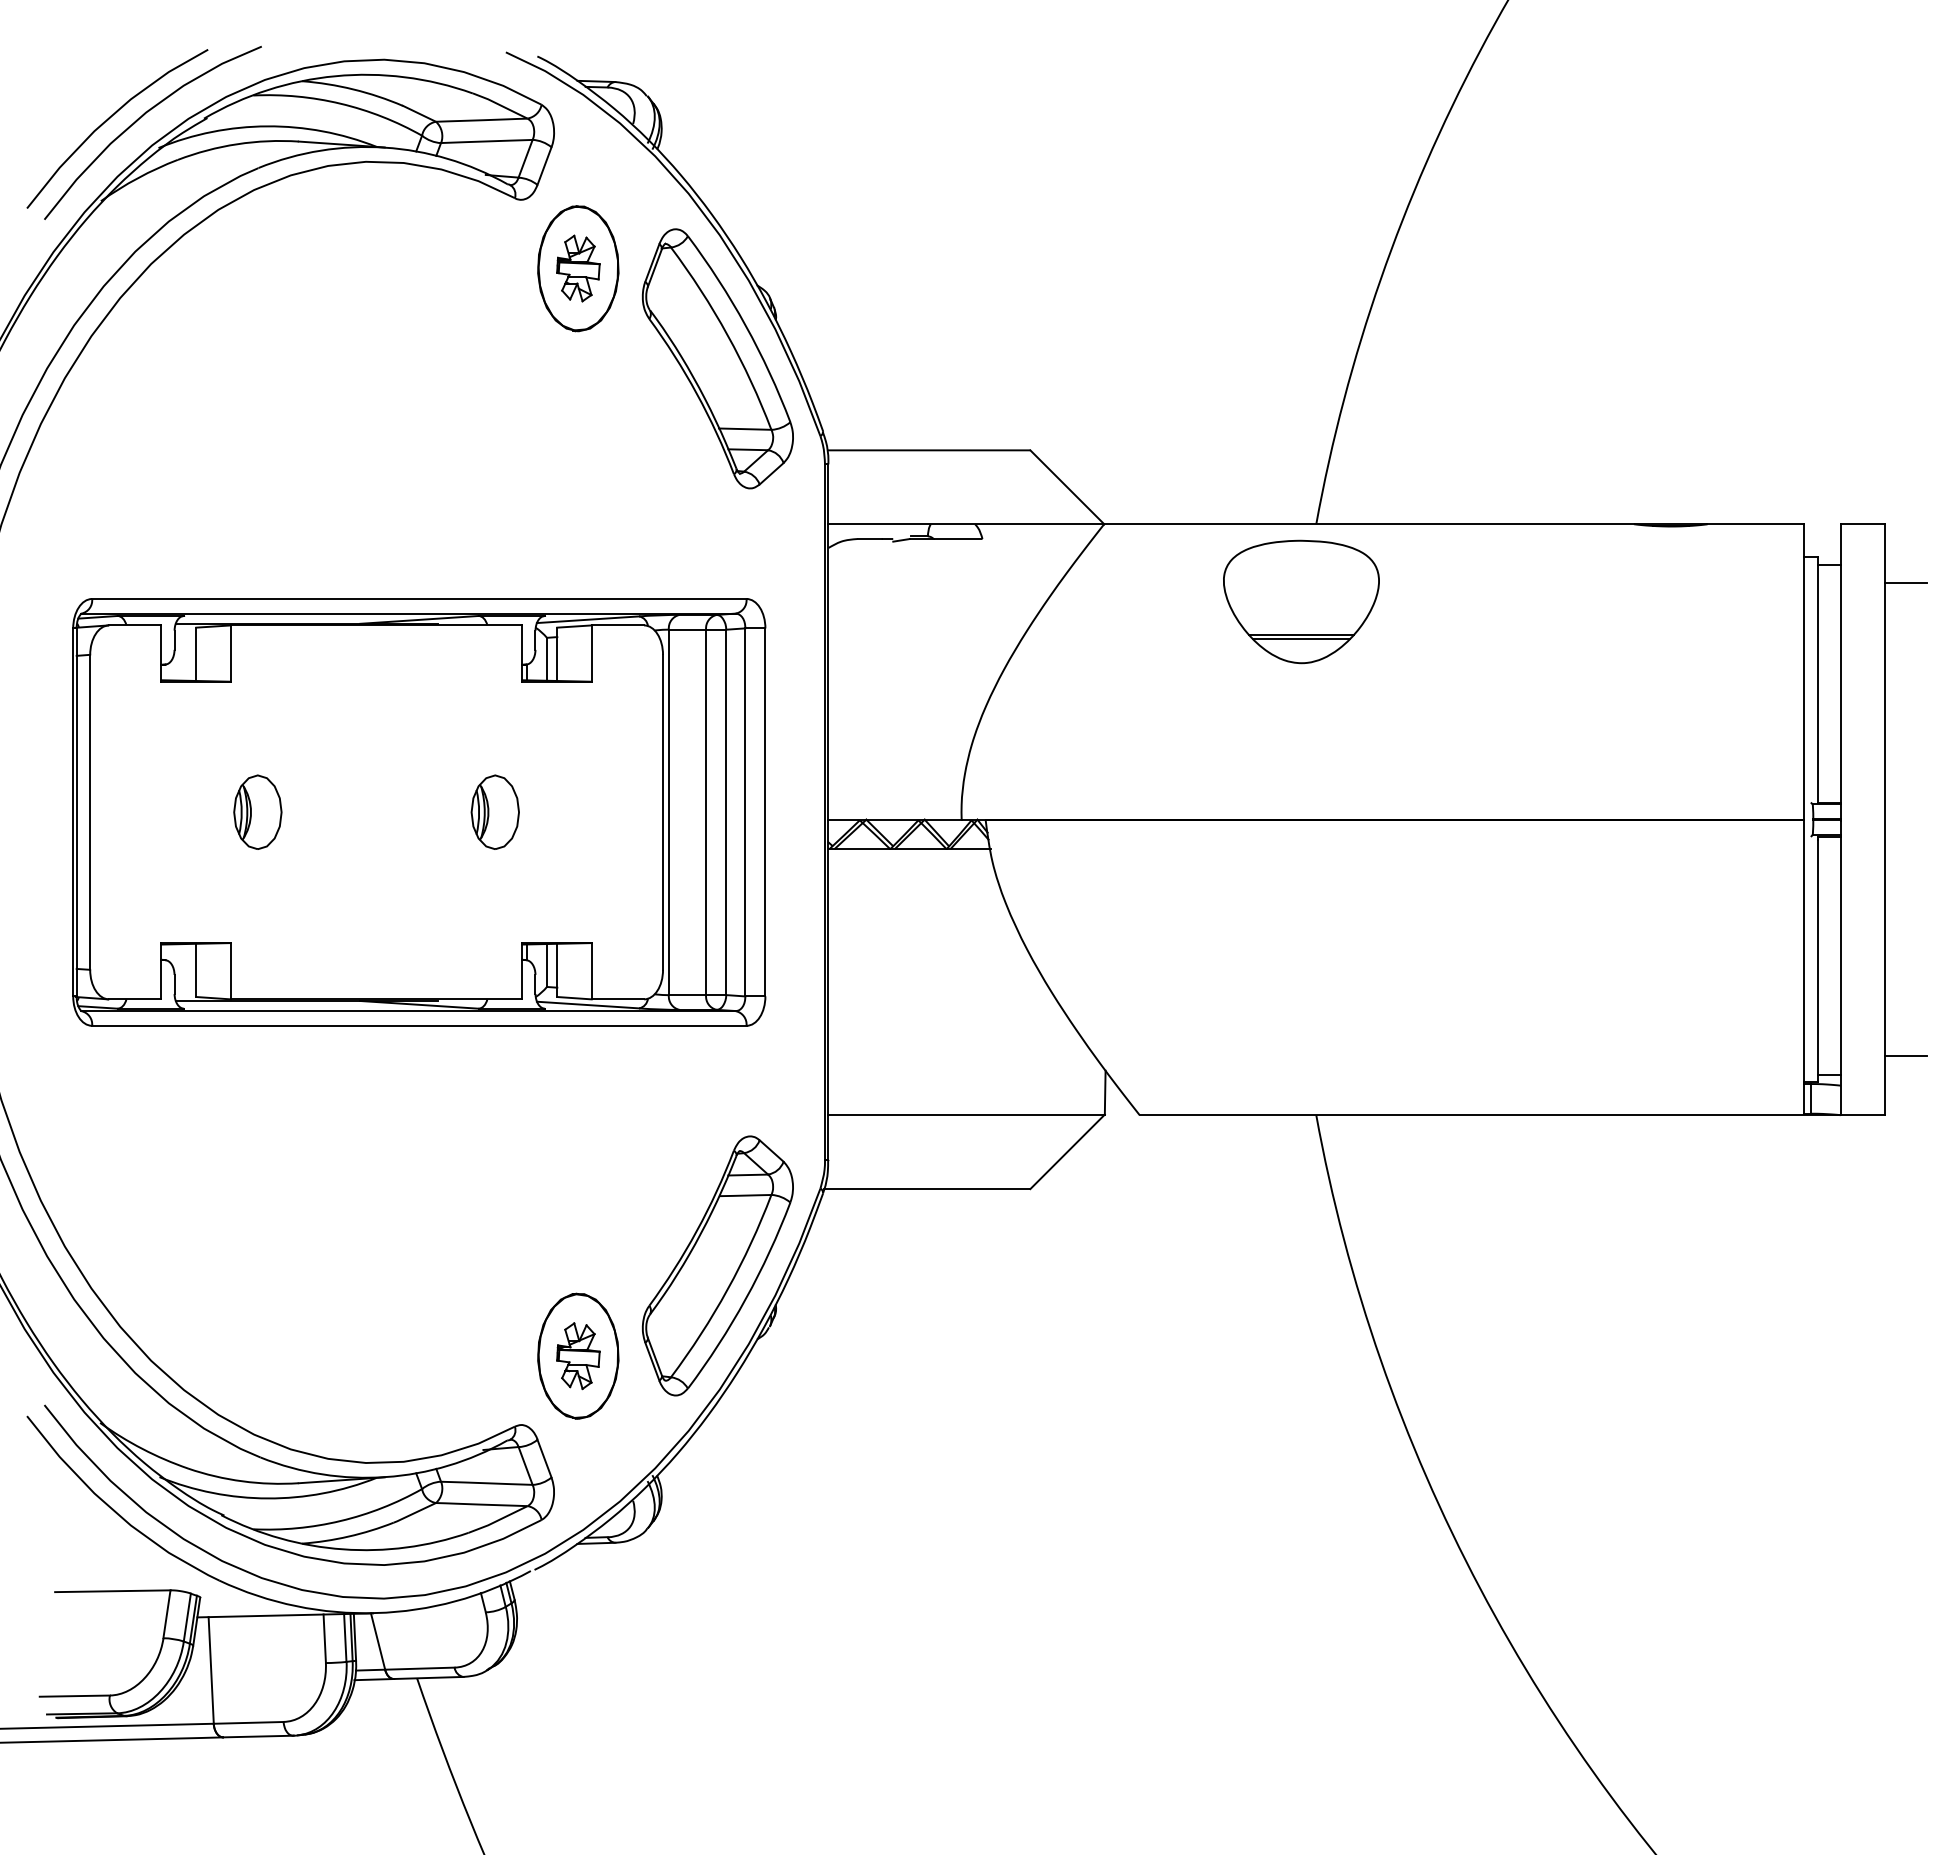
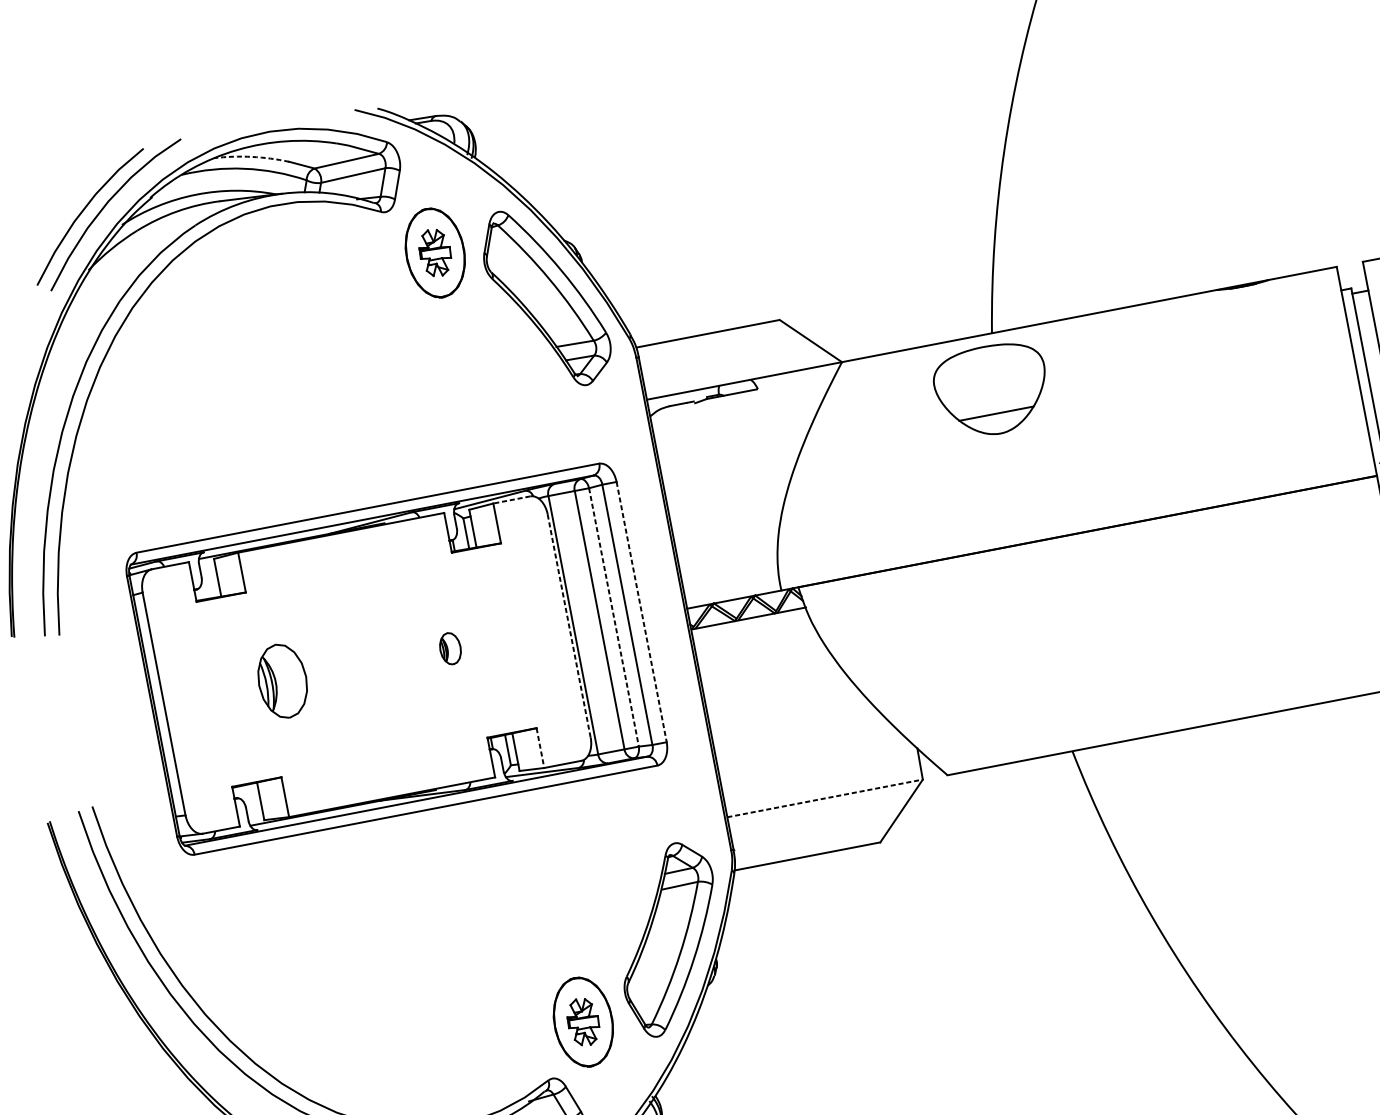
arc: (353, 89) -> (251, 156), solid -> dashed
line: (617, 625) -> (511, 500), solid -> dashed
line: (1301, 638) -> (997, 416), removed
part: (257, 811) -> (282, 680), size x1.4
part: (494, 811) -> (449, 648), size x0.6
line: (662, 811) -> (568, 625), solid -> dashed
line: (726, 812) -> (614, 617), solid -> dashed
line: (765, 812) -> (641, 612), solid -> dashed
line: (591, 971) -> (540, 748), solid -> dashed
line: (967, 1114) -> (825, 798), solid -> dashed

